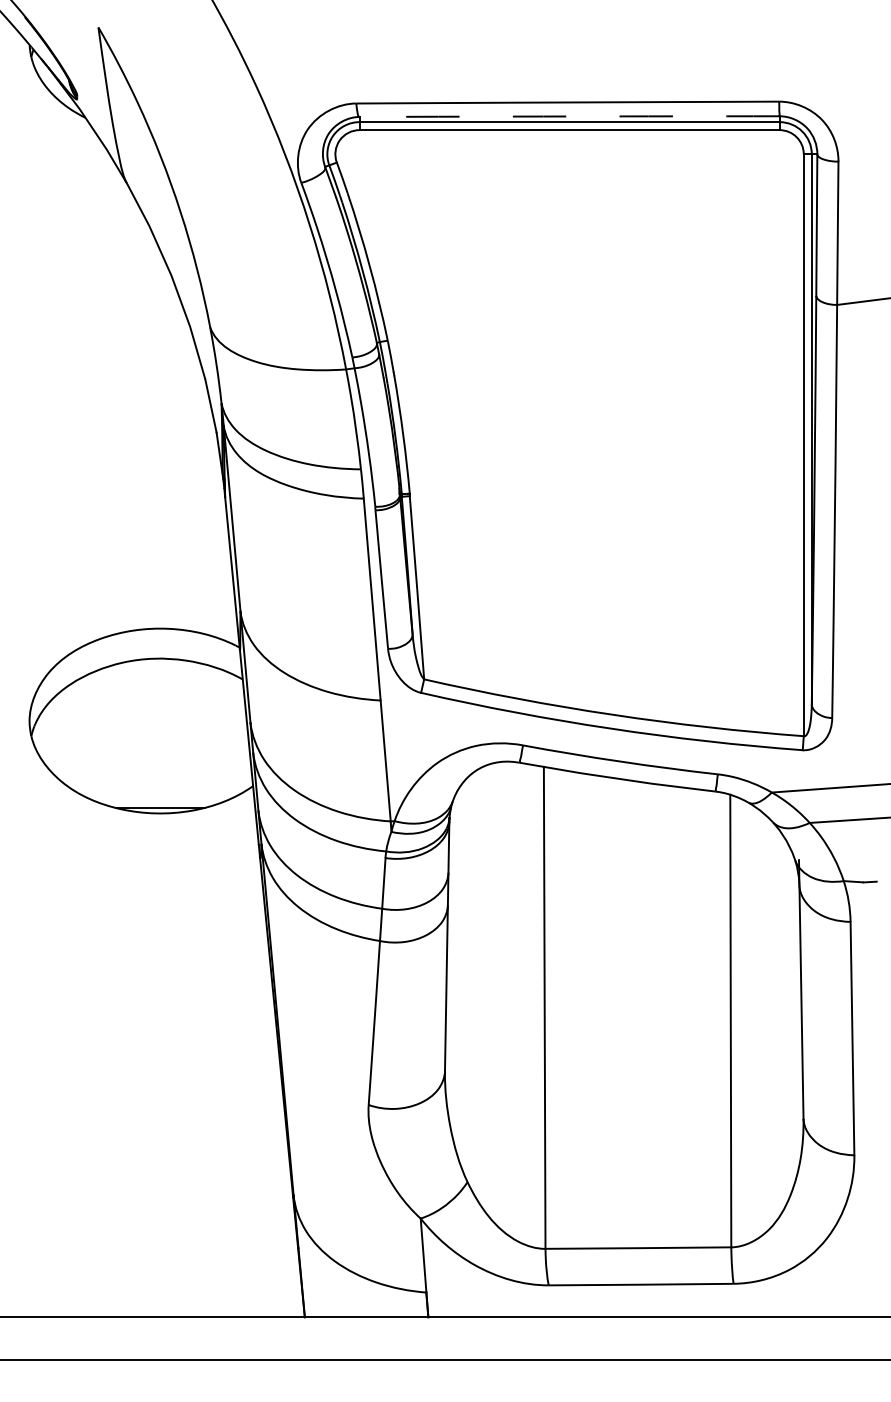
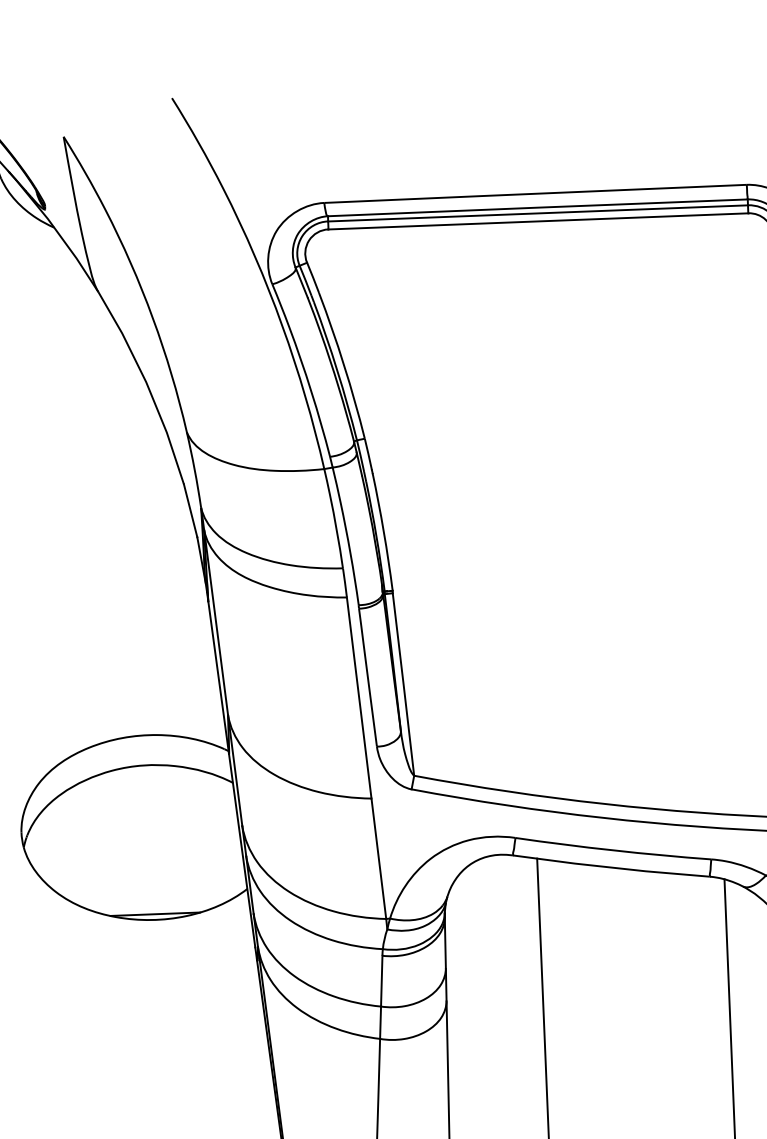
arc: (569, 116) -> (537, 207), dashed -> solid

